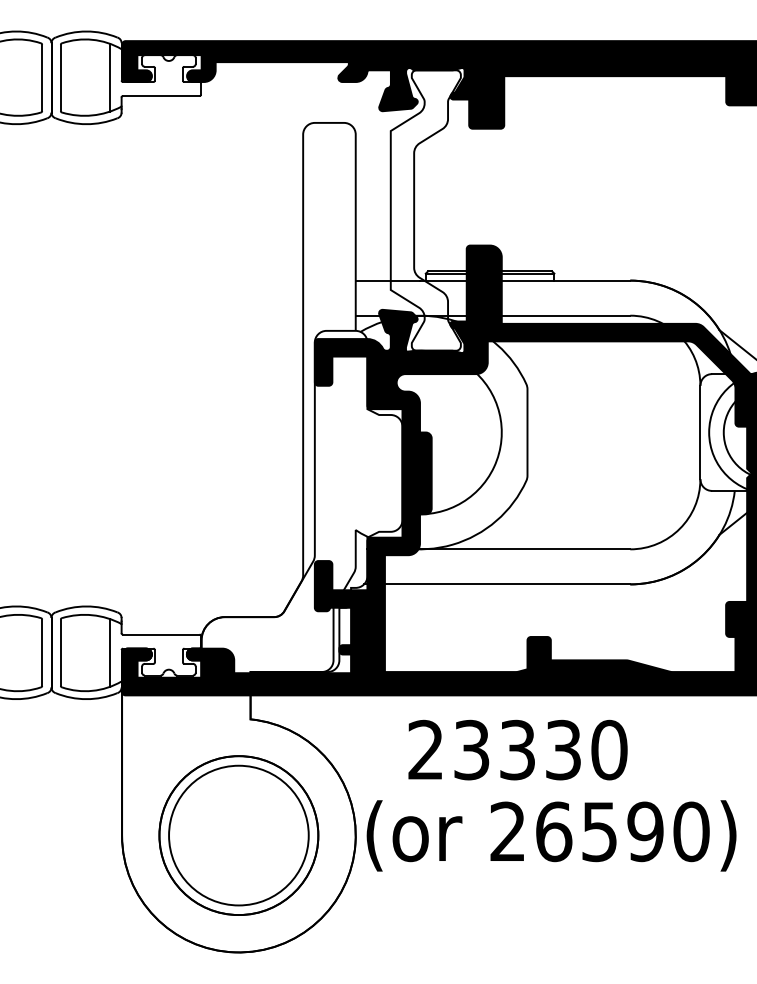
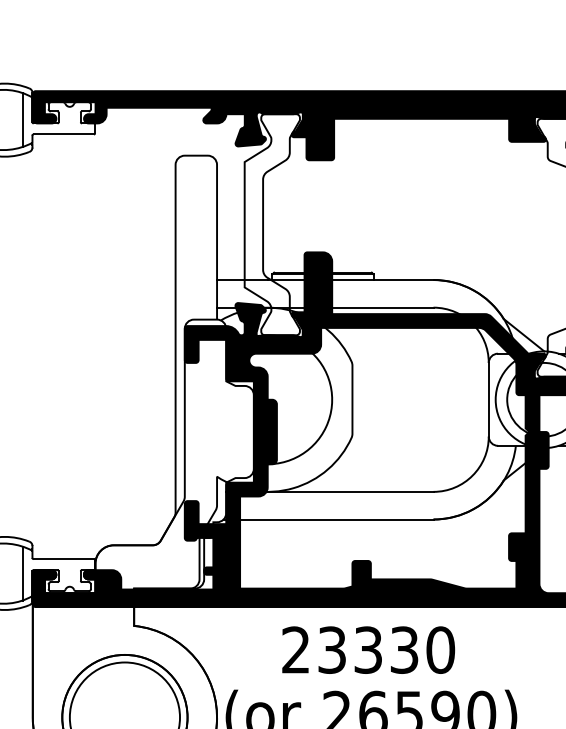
text: (517, 749) -> (368, 649), moved

